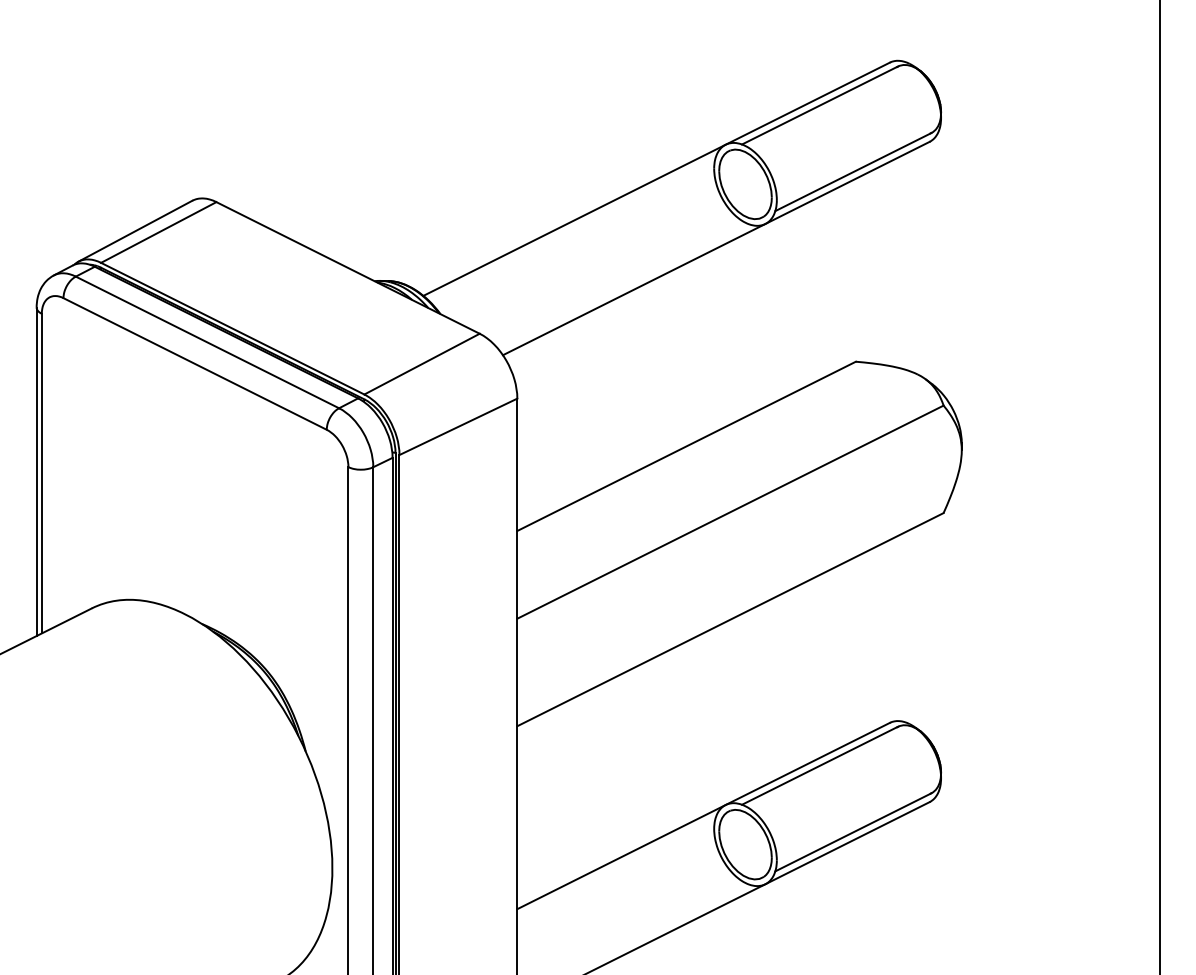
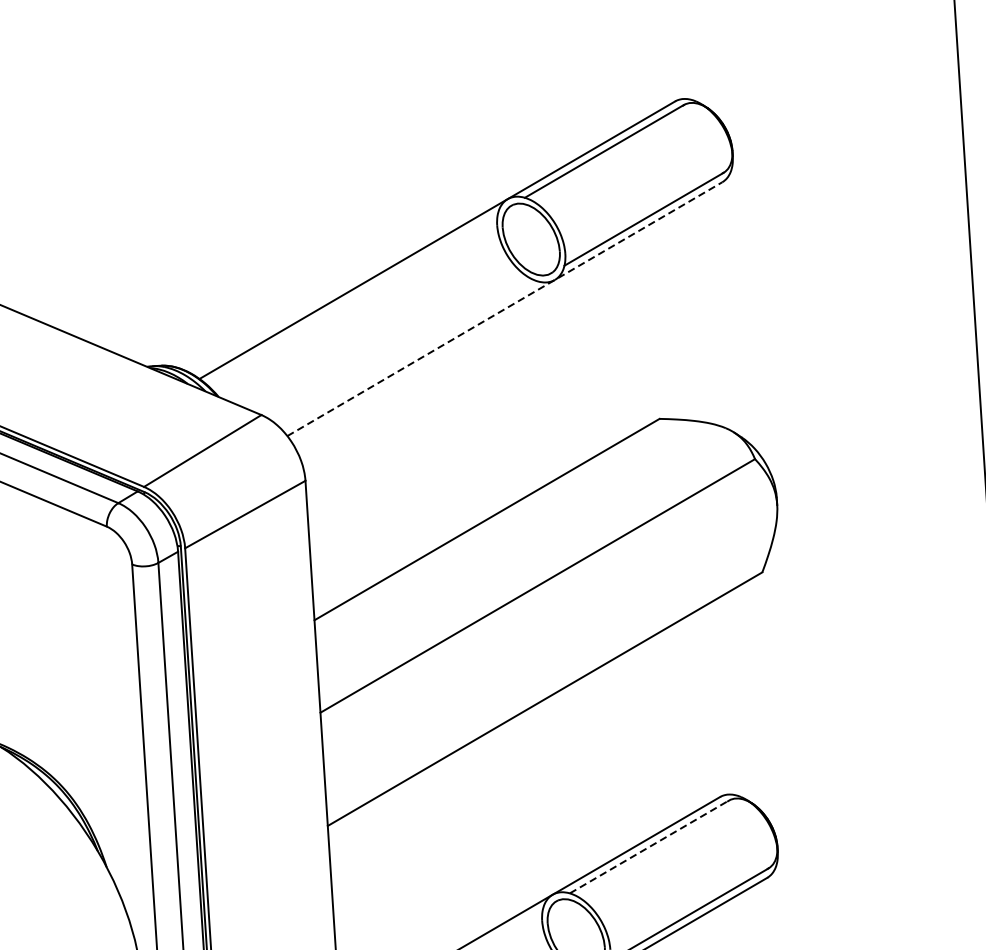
line: (716, 248) -> (505, 309), solid -> dashed
line: (820, 765) -> (649, 846), solid -> dashed

